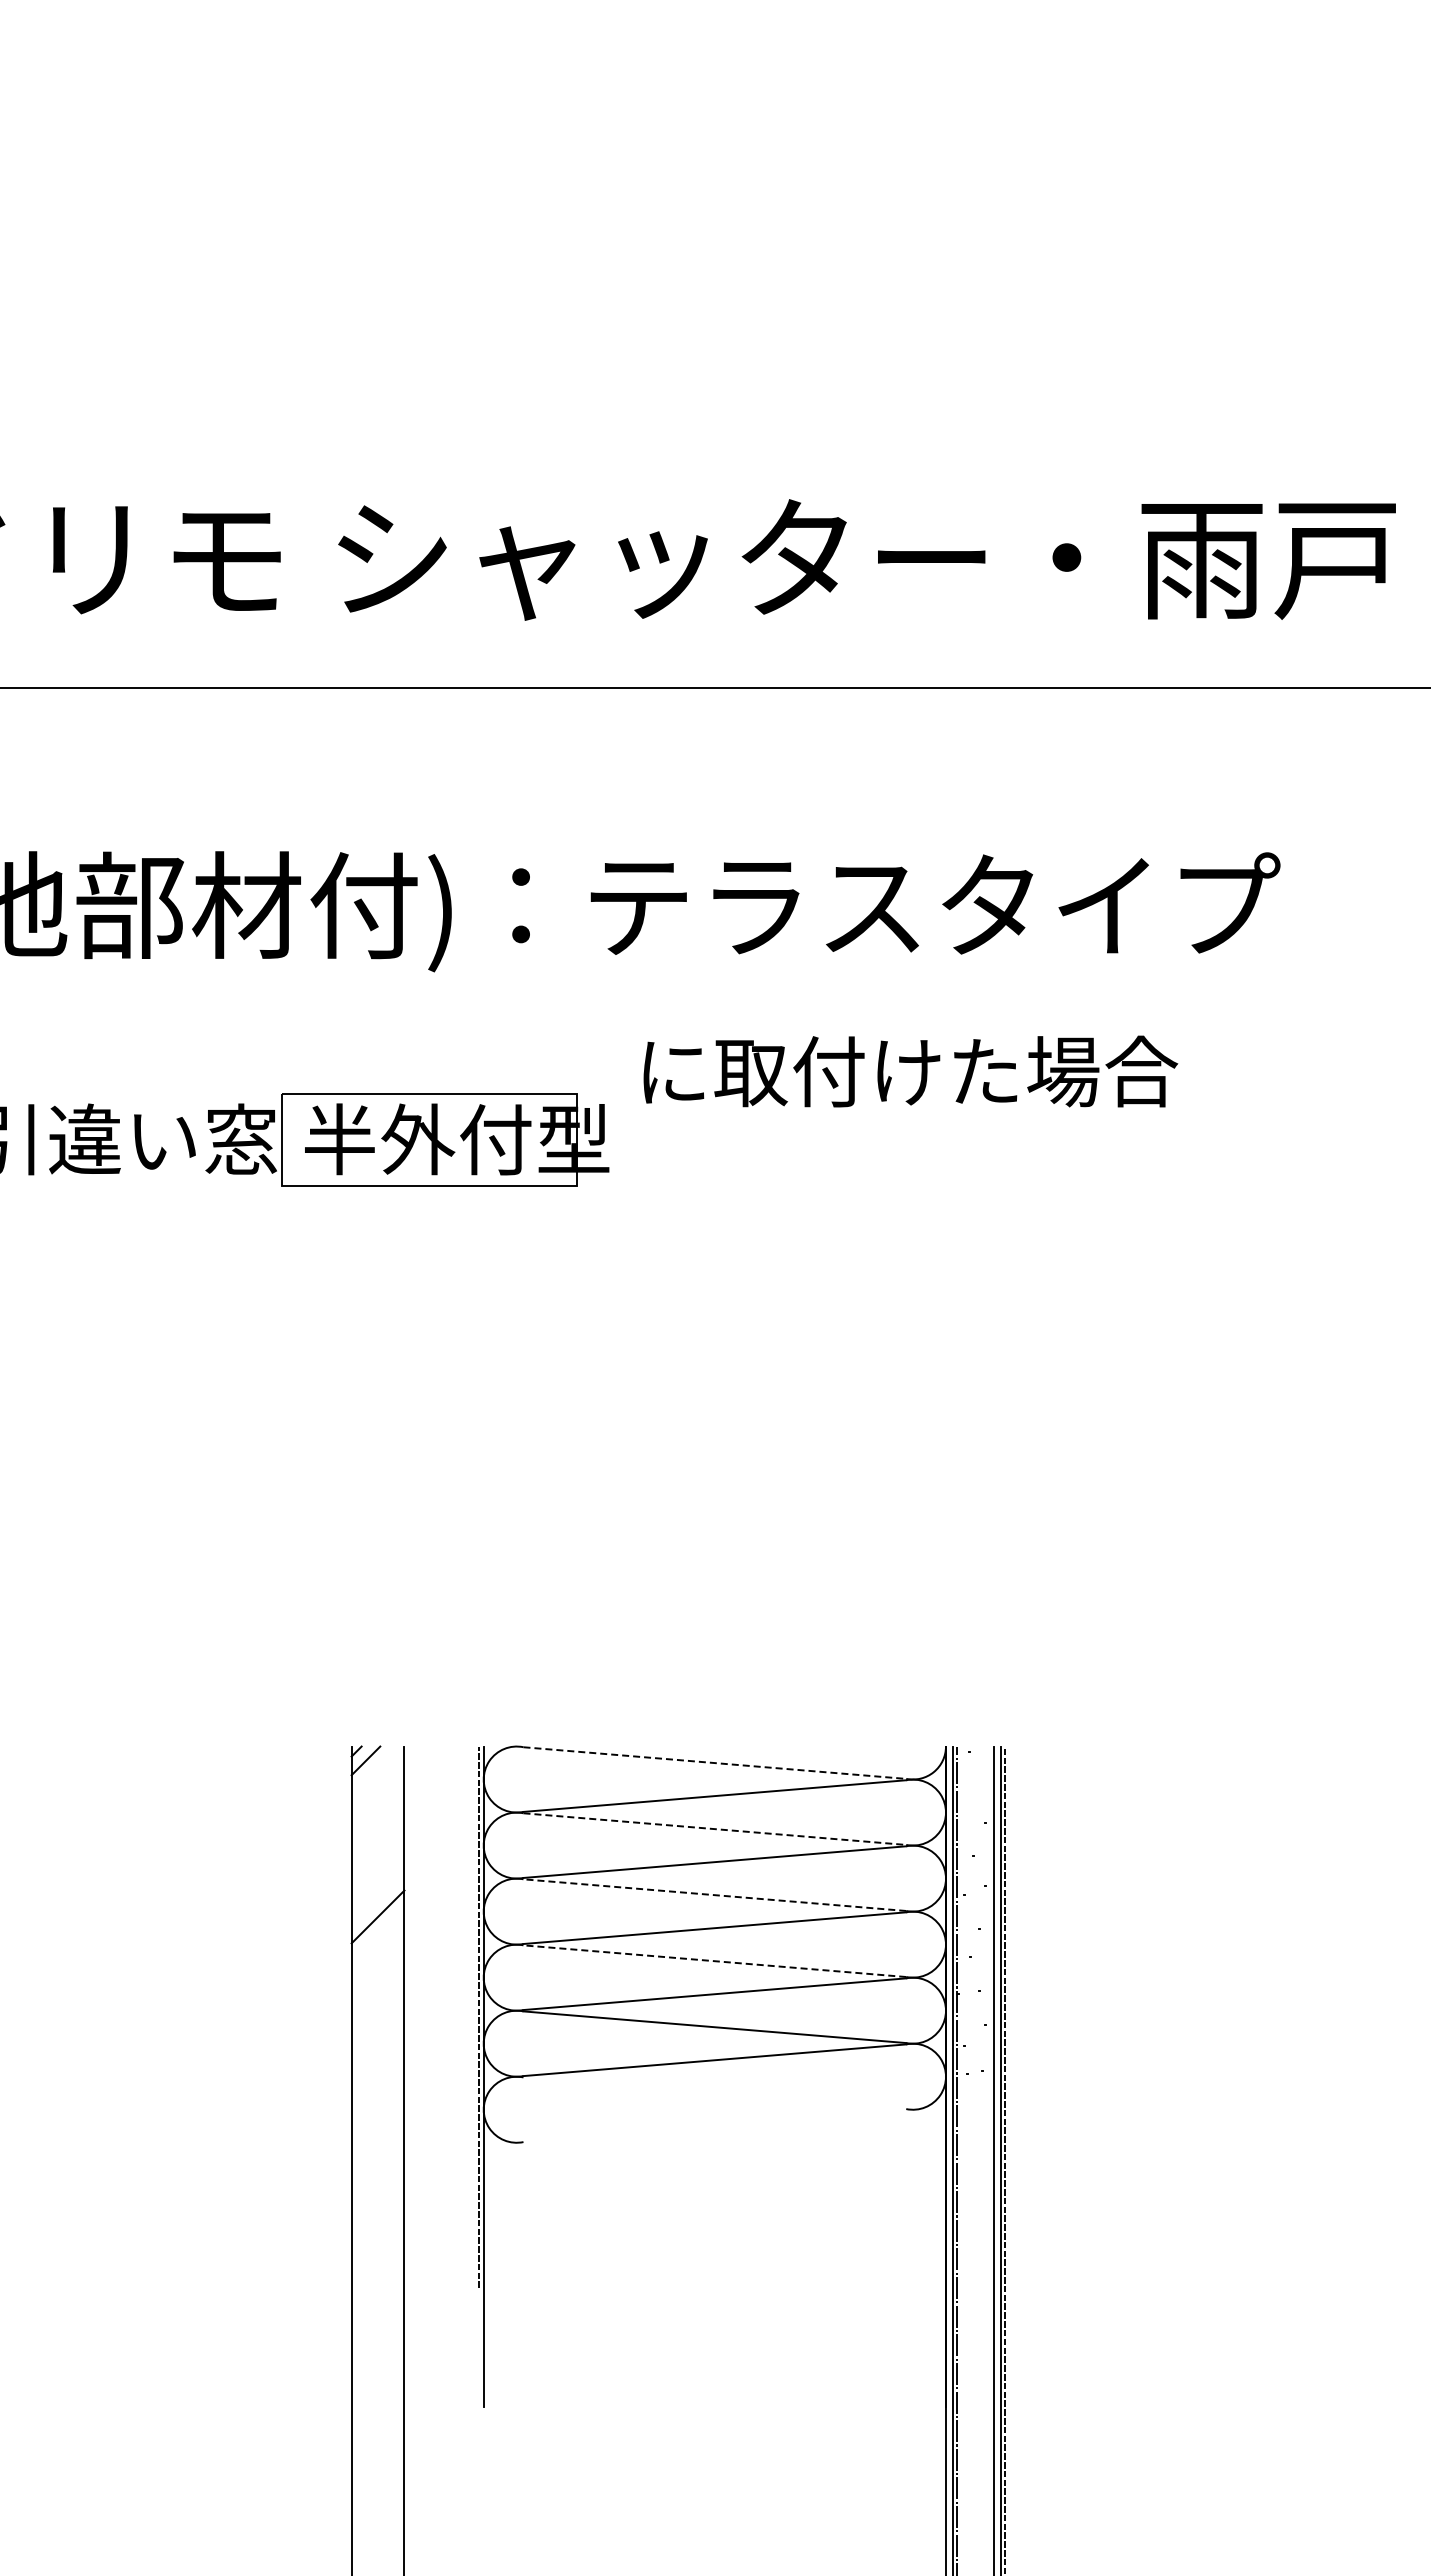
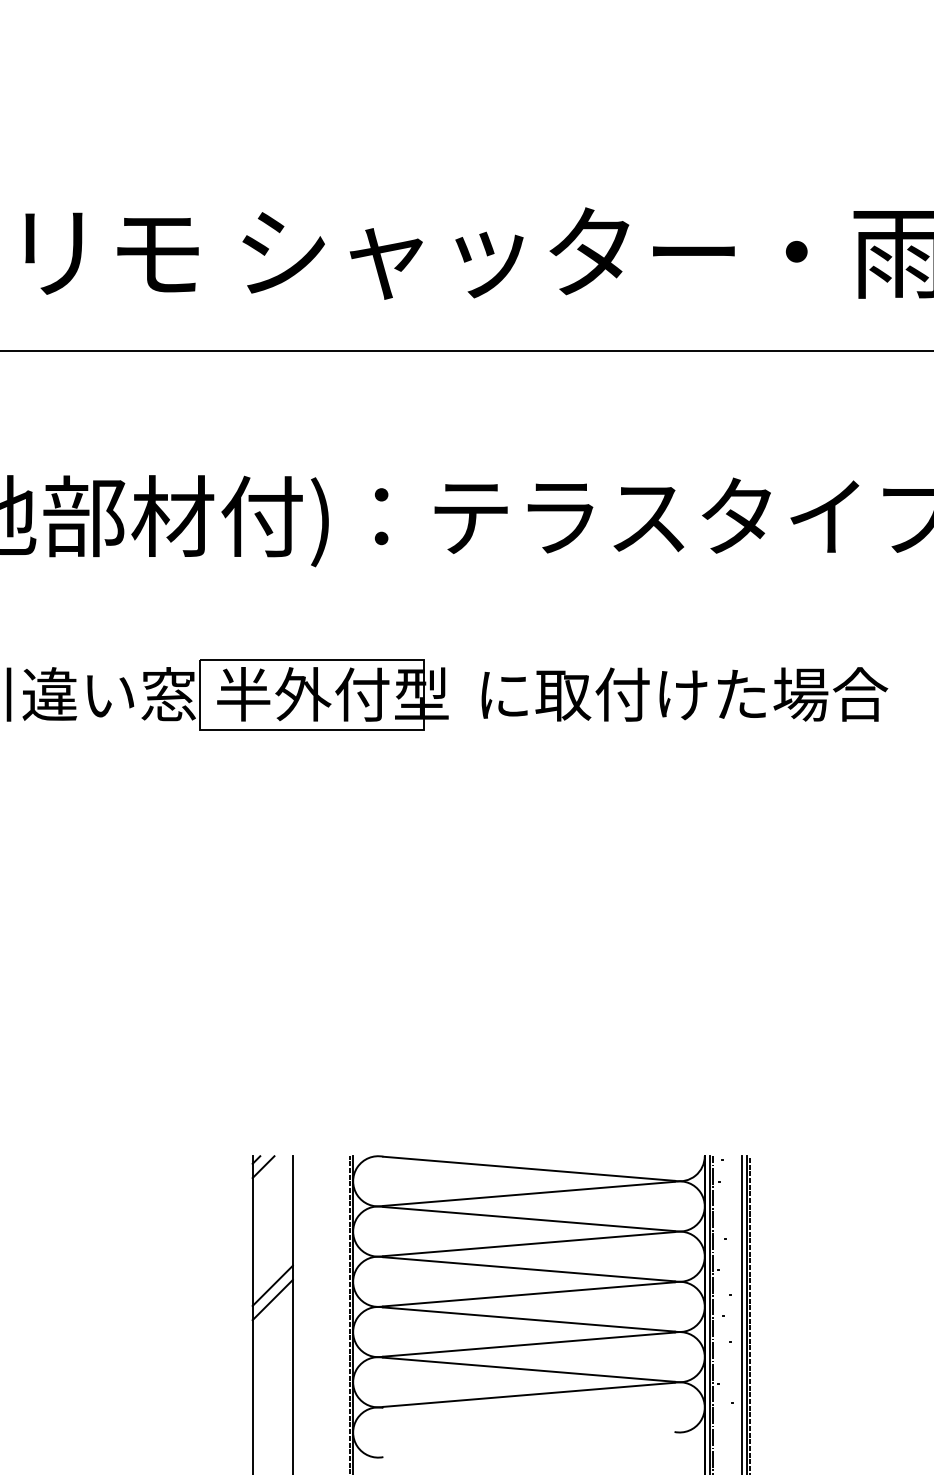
text: (910, 1071) -> (684, 694), moved
line: (715, 1763) -> (529, 1169), dashed -> solid
line: (715, 1829) -> (529, 1219), dashed -> solid
line: (714, 1895) -> (528, 1269), dashed -> solid
line: (377, 1935) -> (272, 1299), added
line: (714, 1961) -> (528, 1319), dashed -> solid

